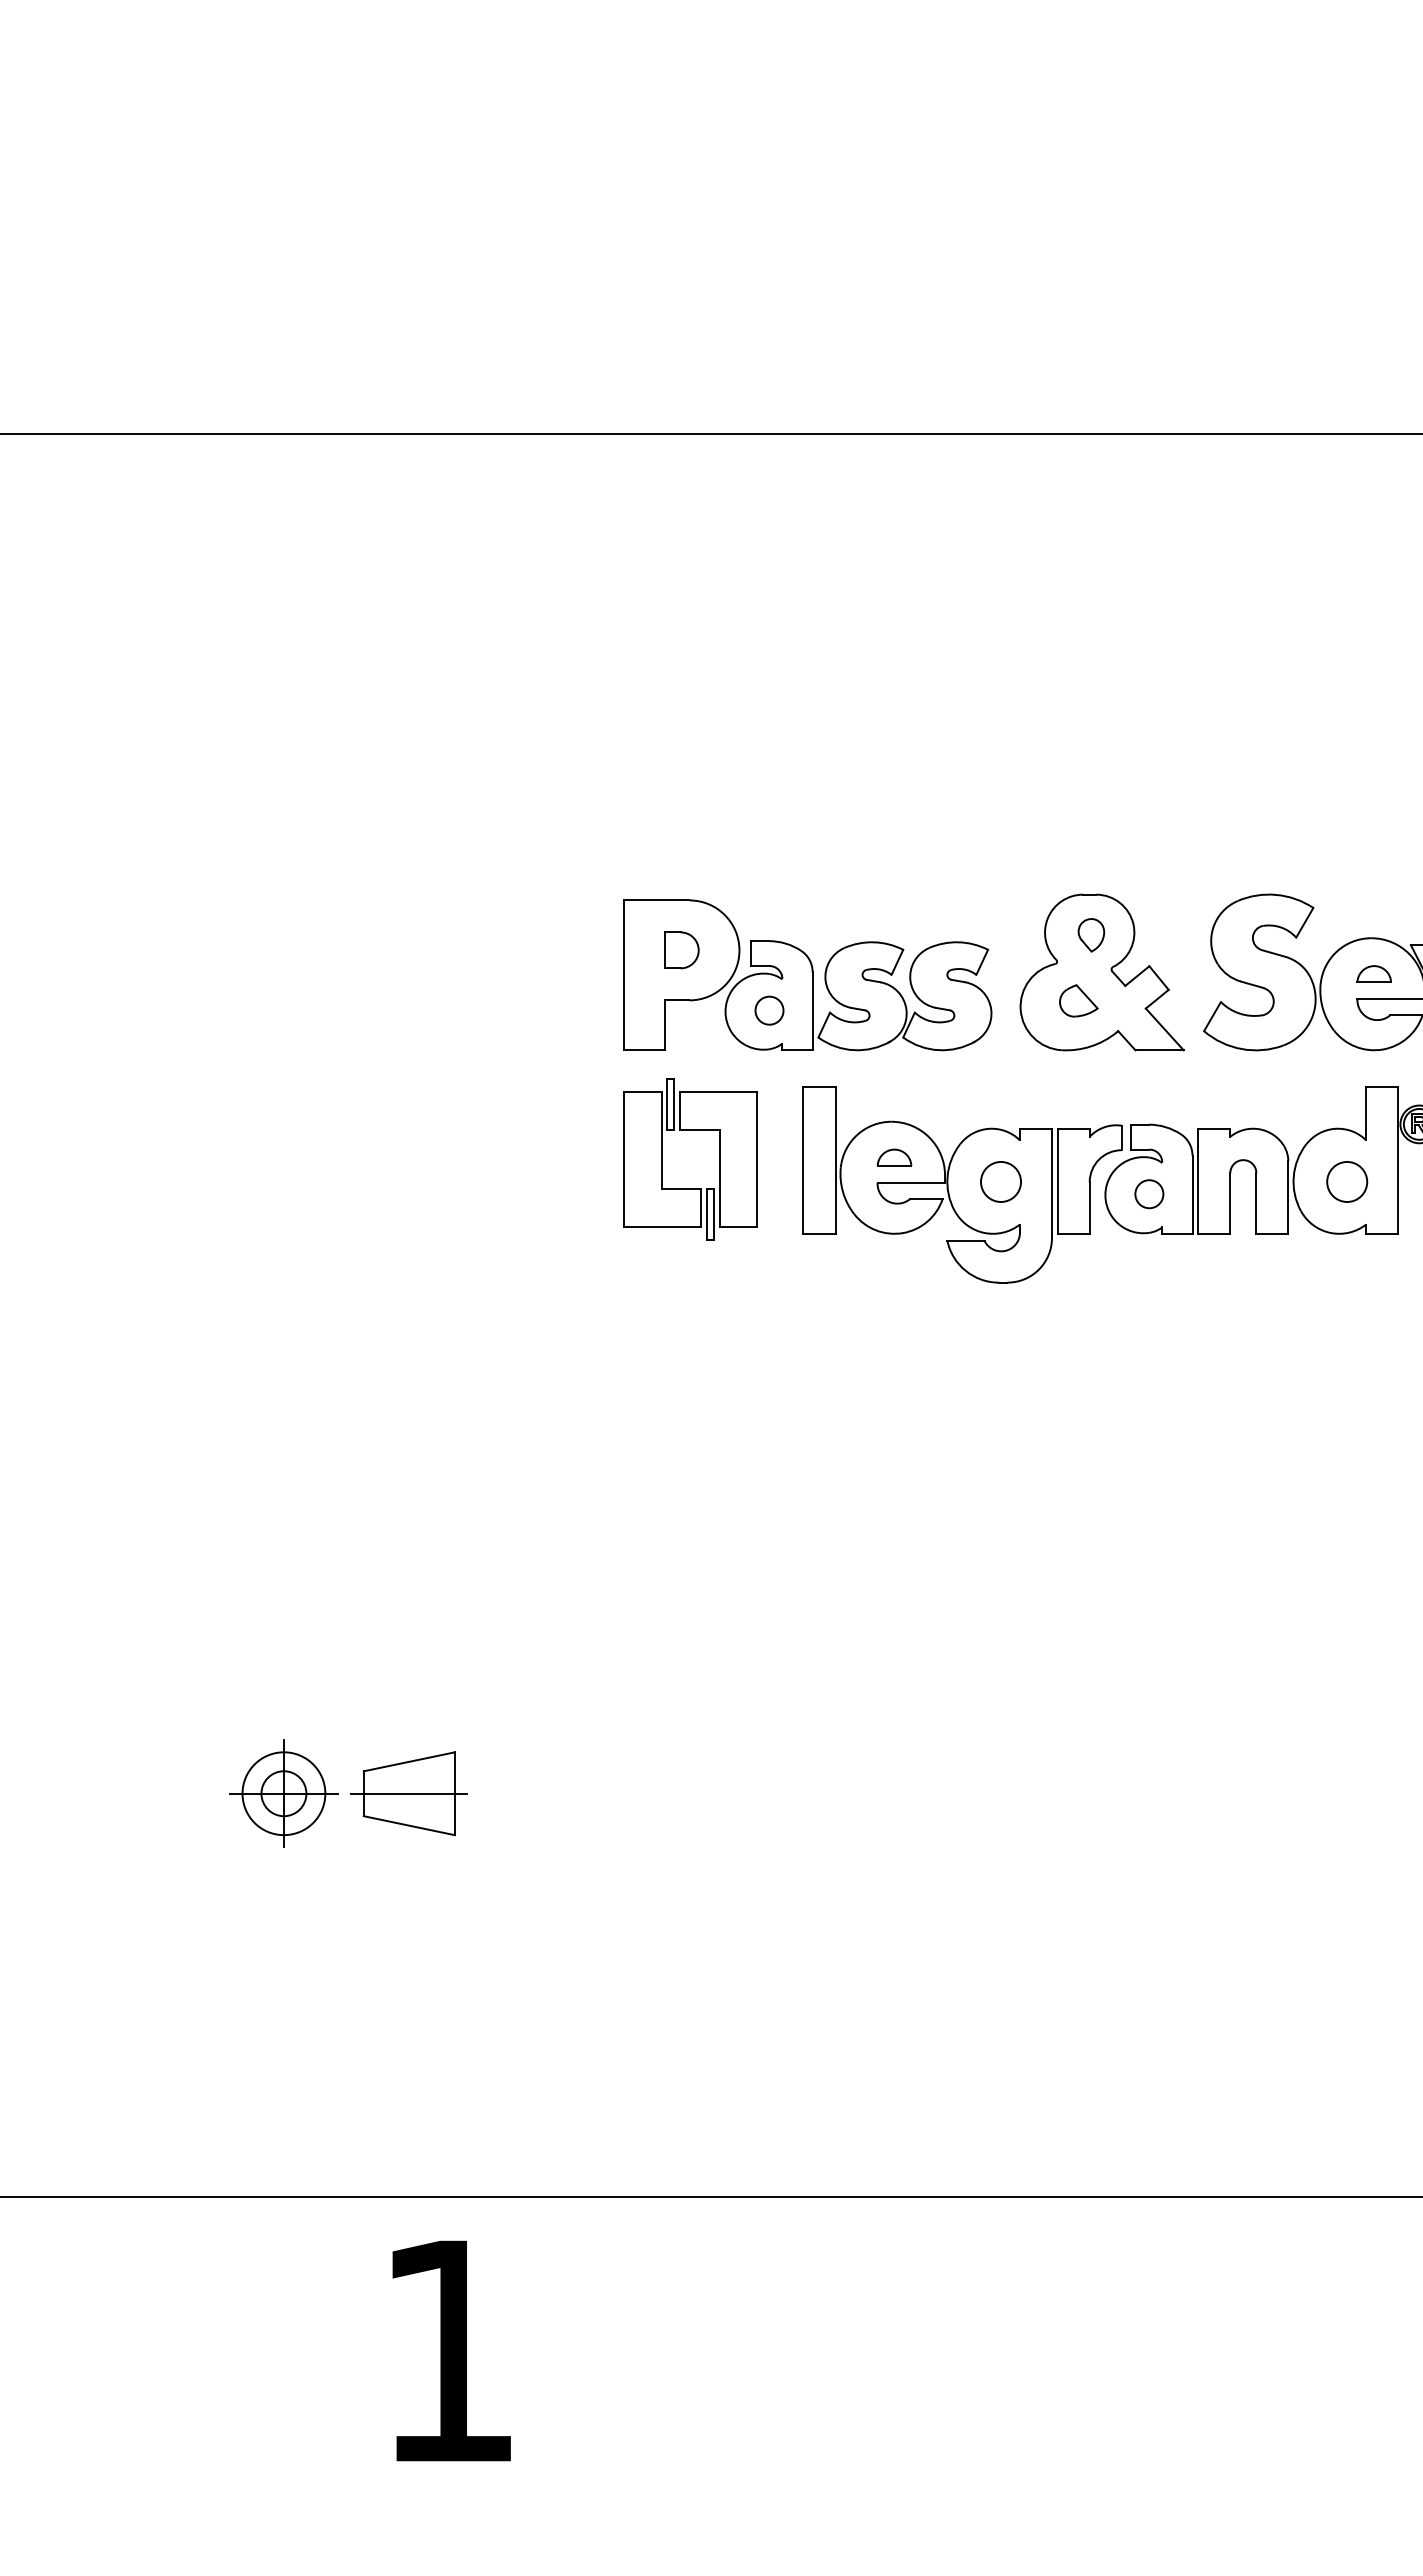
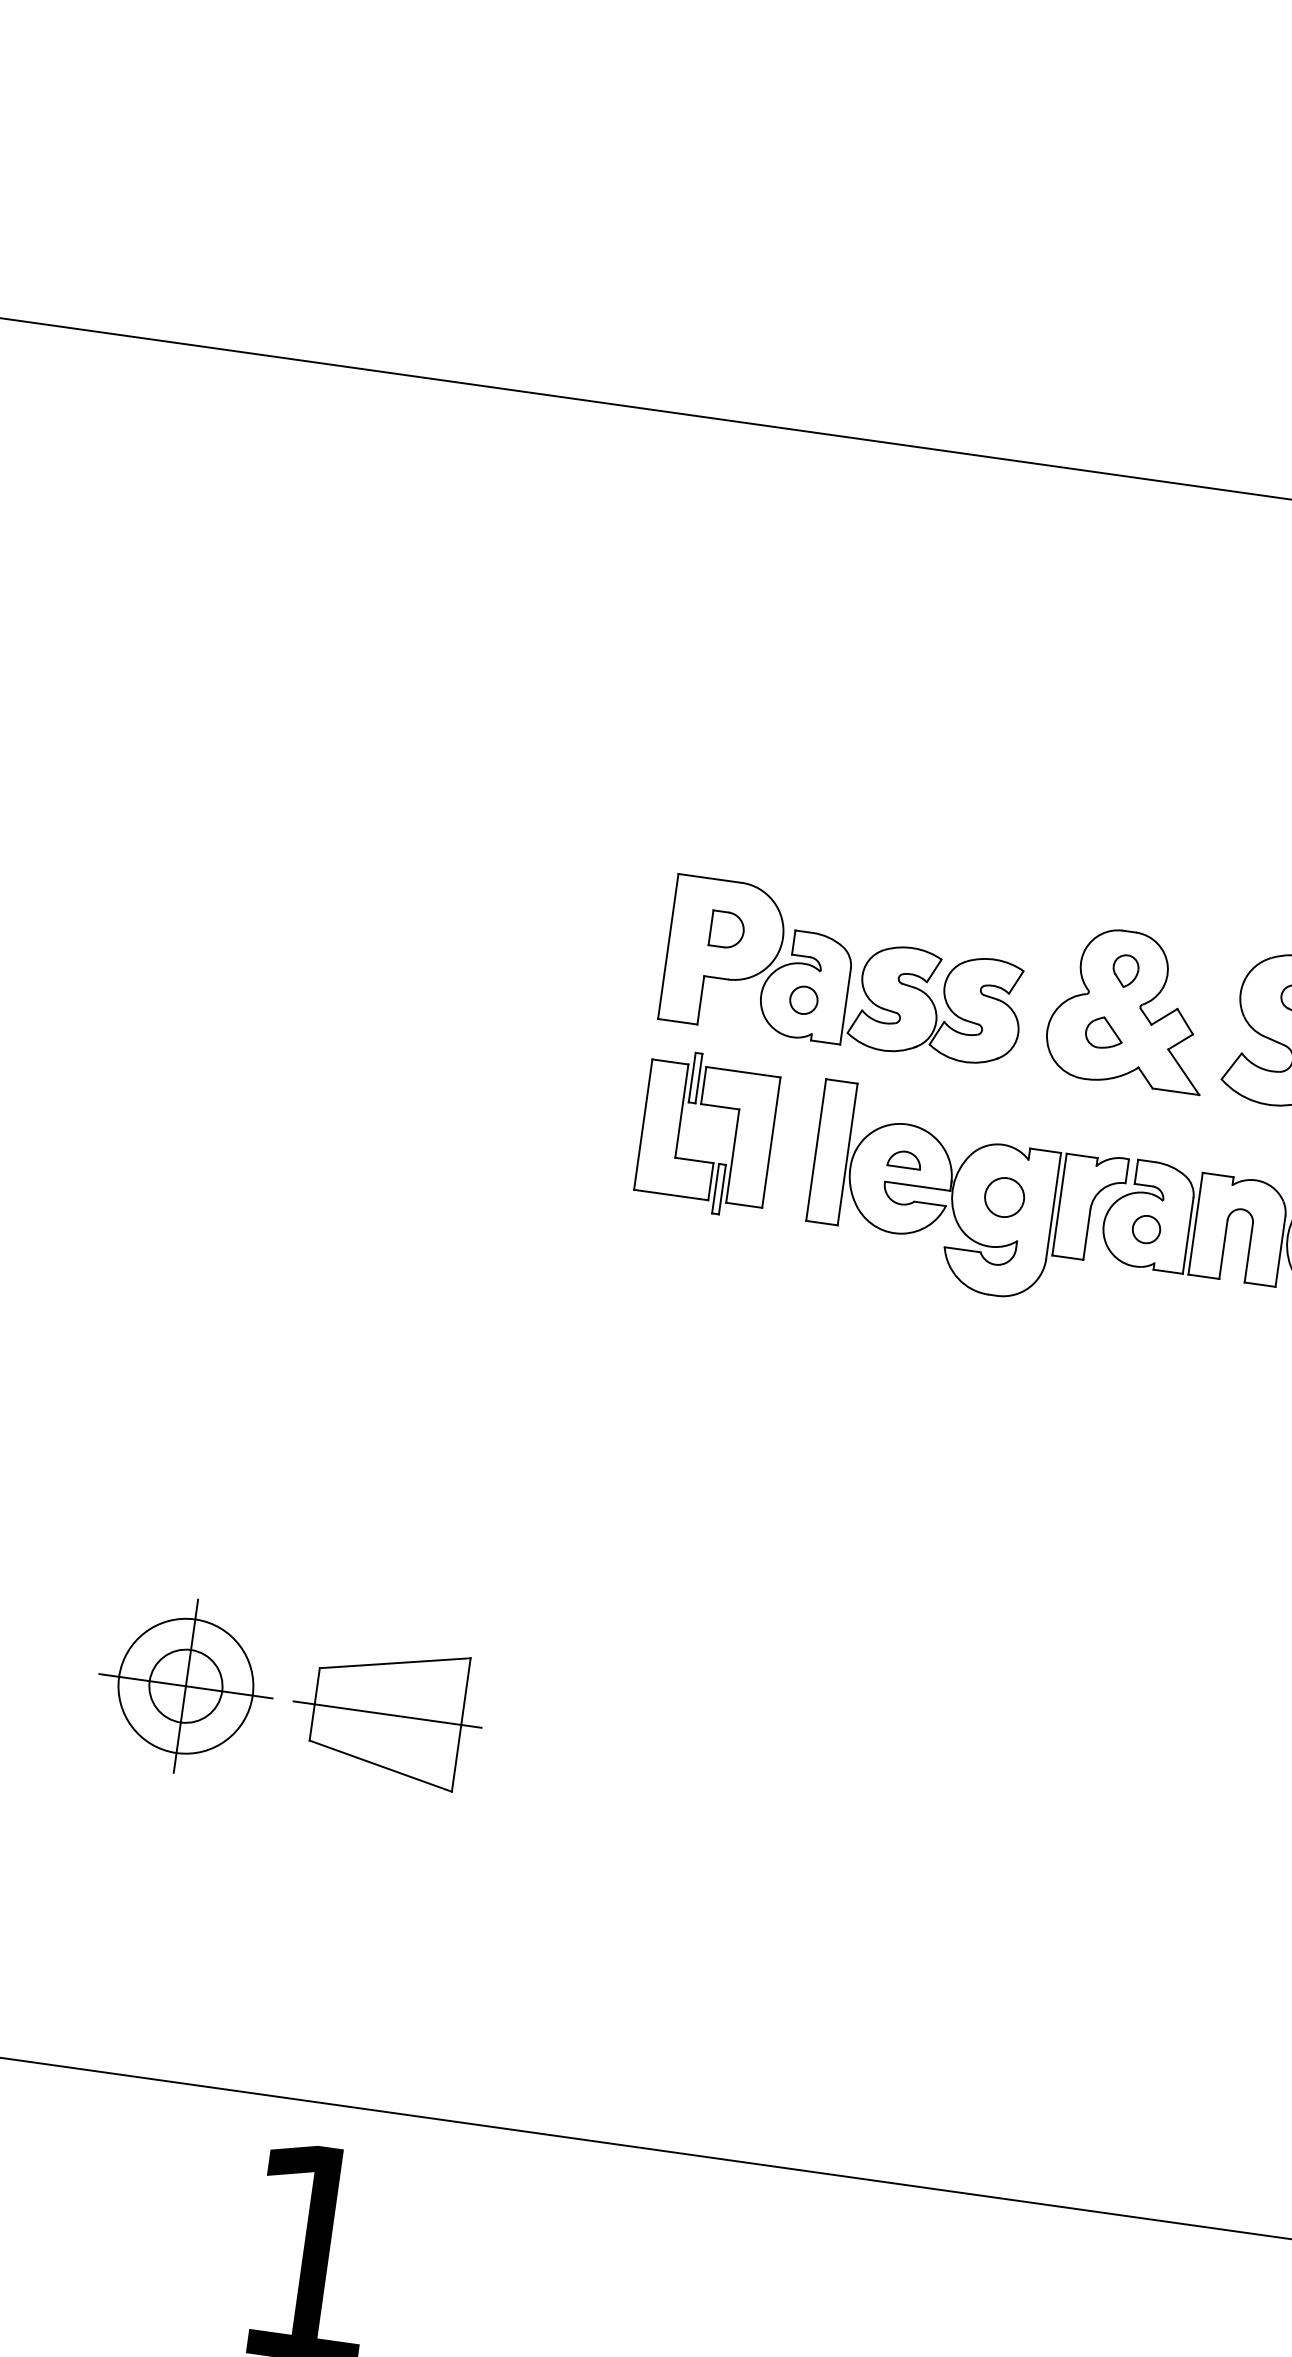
part: (348, 1793) -> (290, 1700), size x1.67

